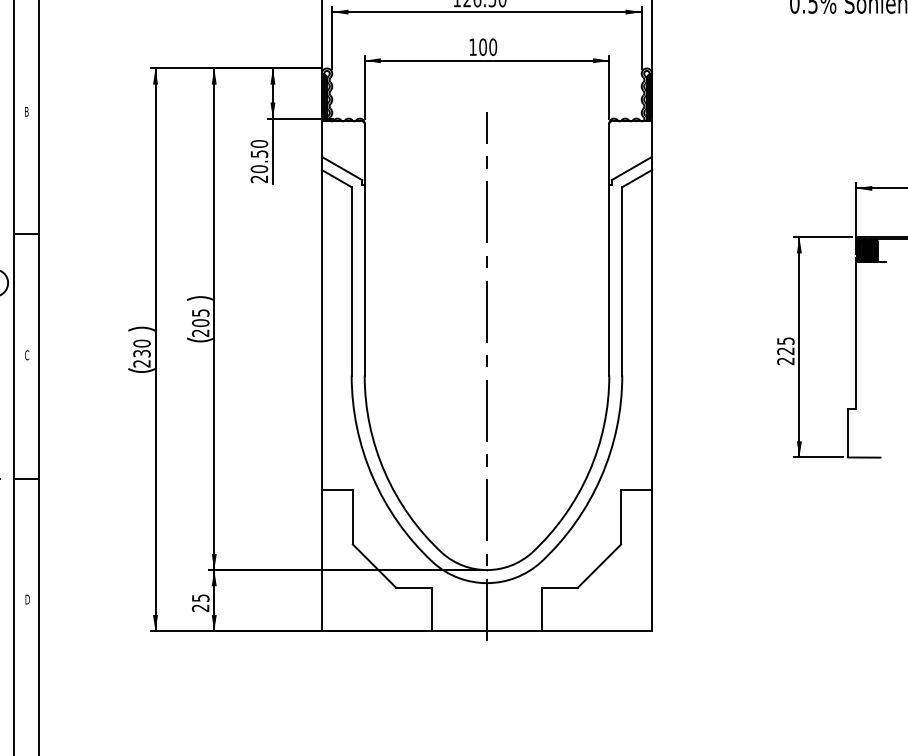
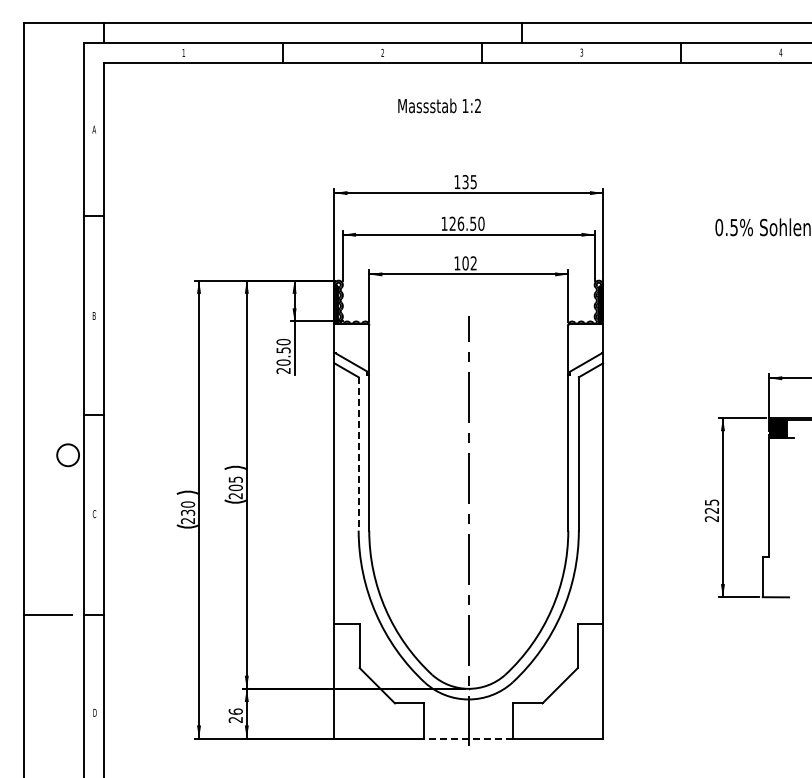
text: (492, 47) -> (473, 263), 100 -> 102
line: (351, 280) -> (358, 453), solid -> dashed
text: (200, 597) -> (235, 711), 25 -> 26
line: (486, 631) -> (468, 738), solid -> dashed

